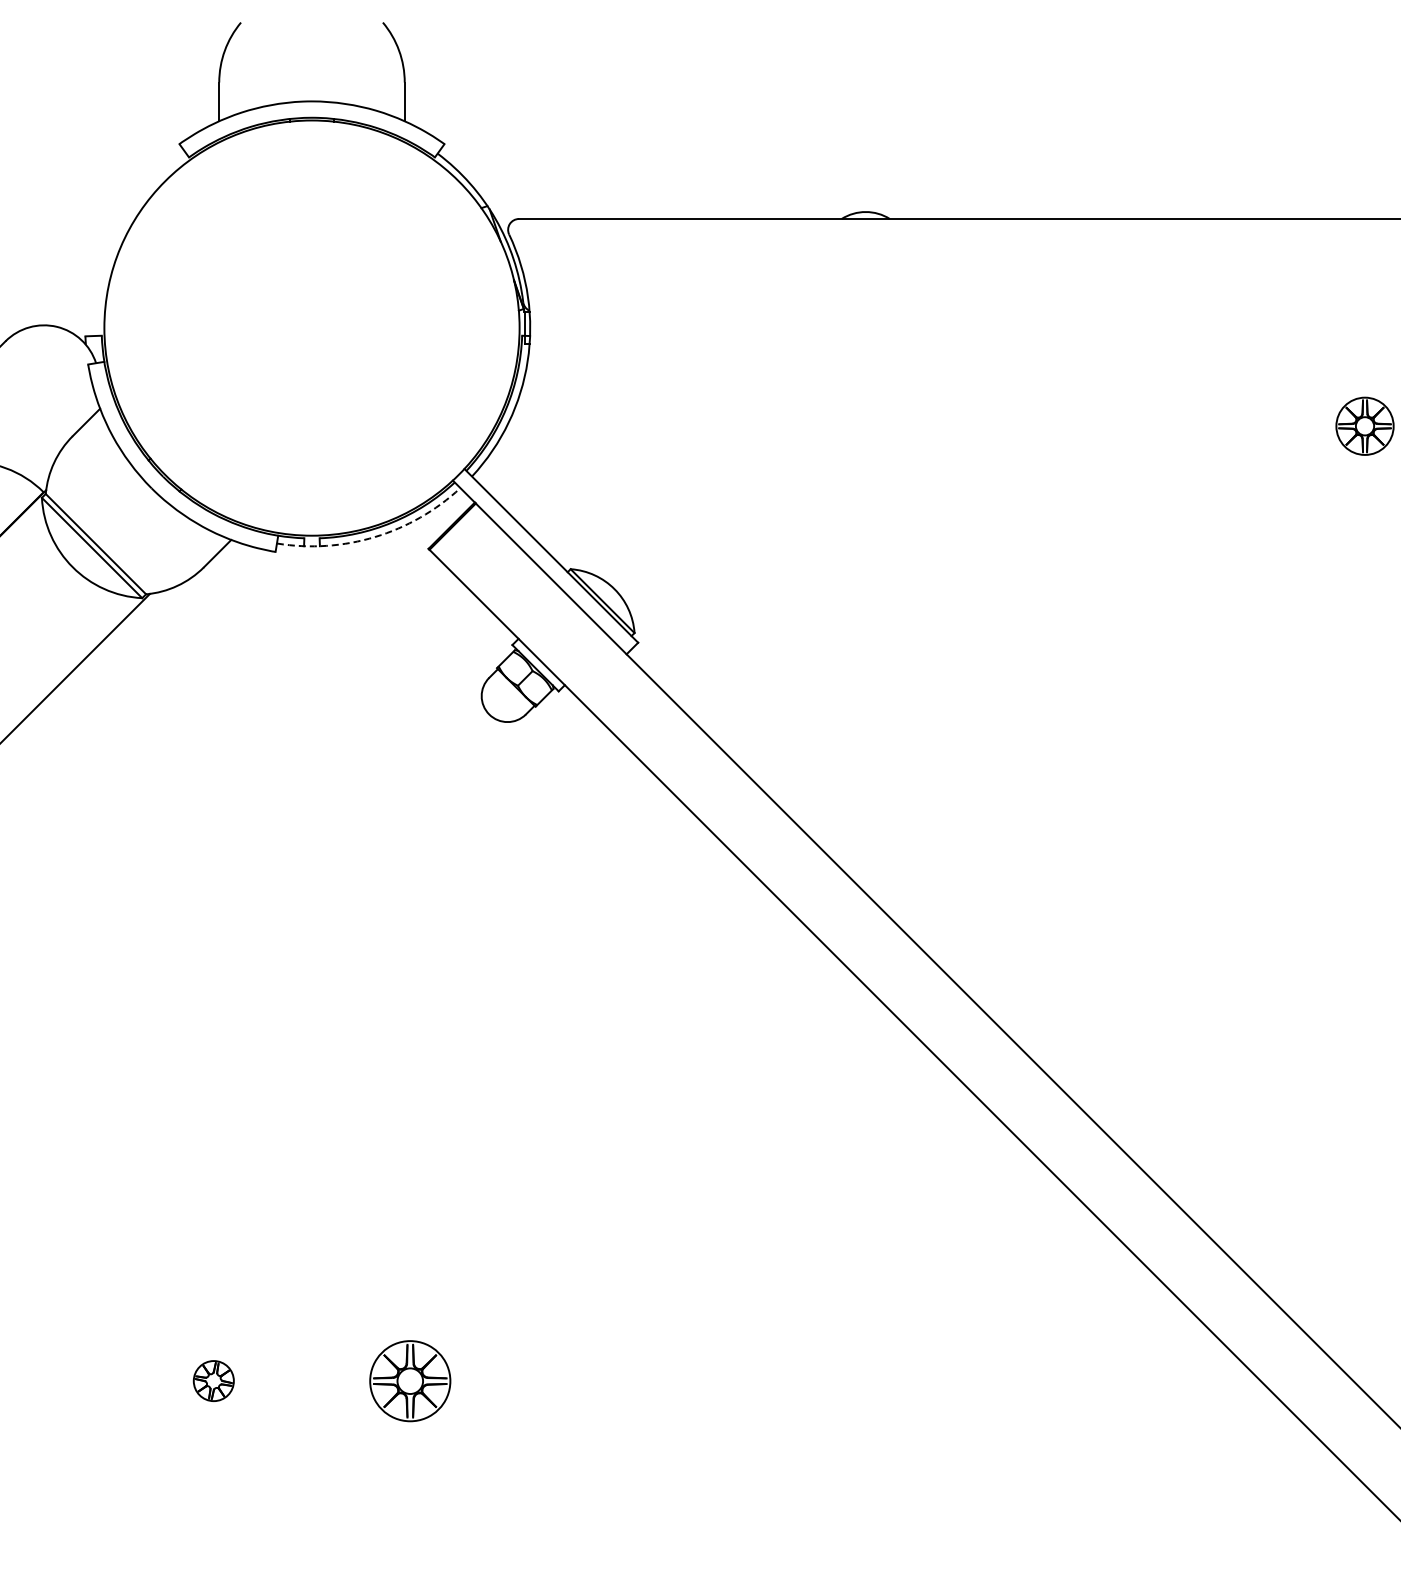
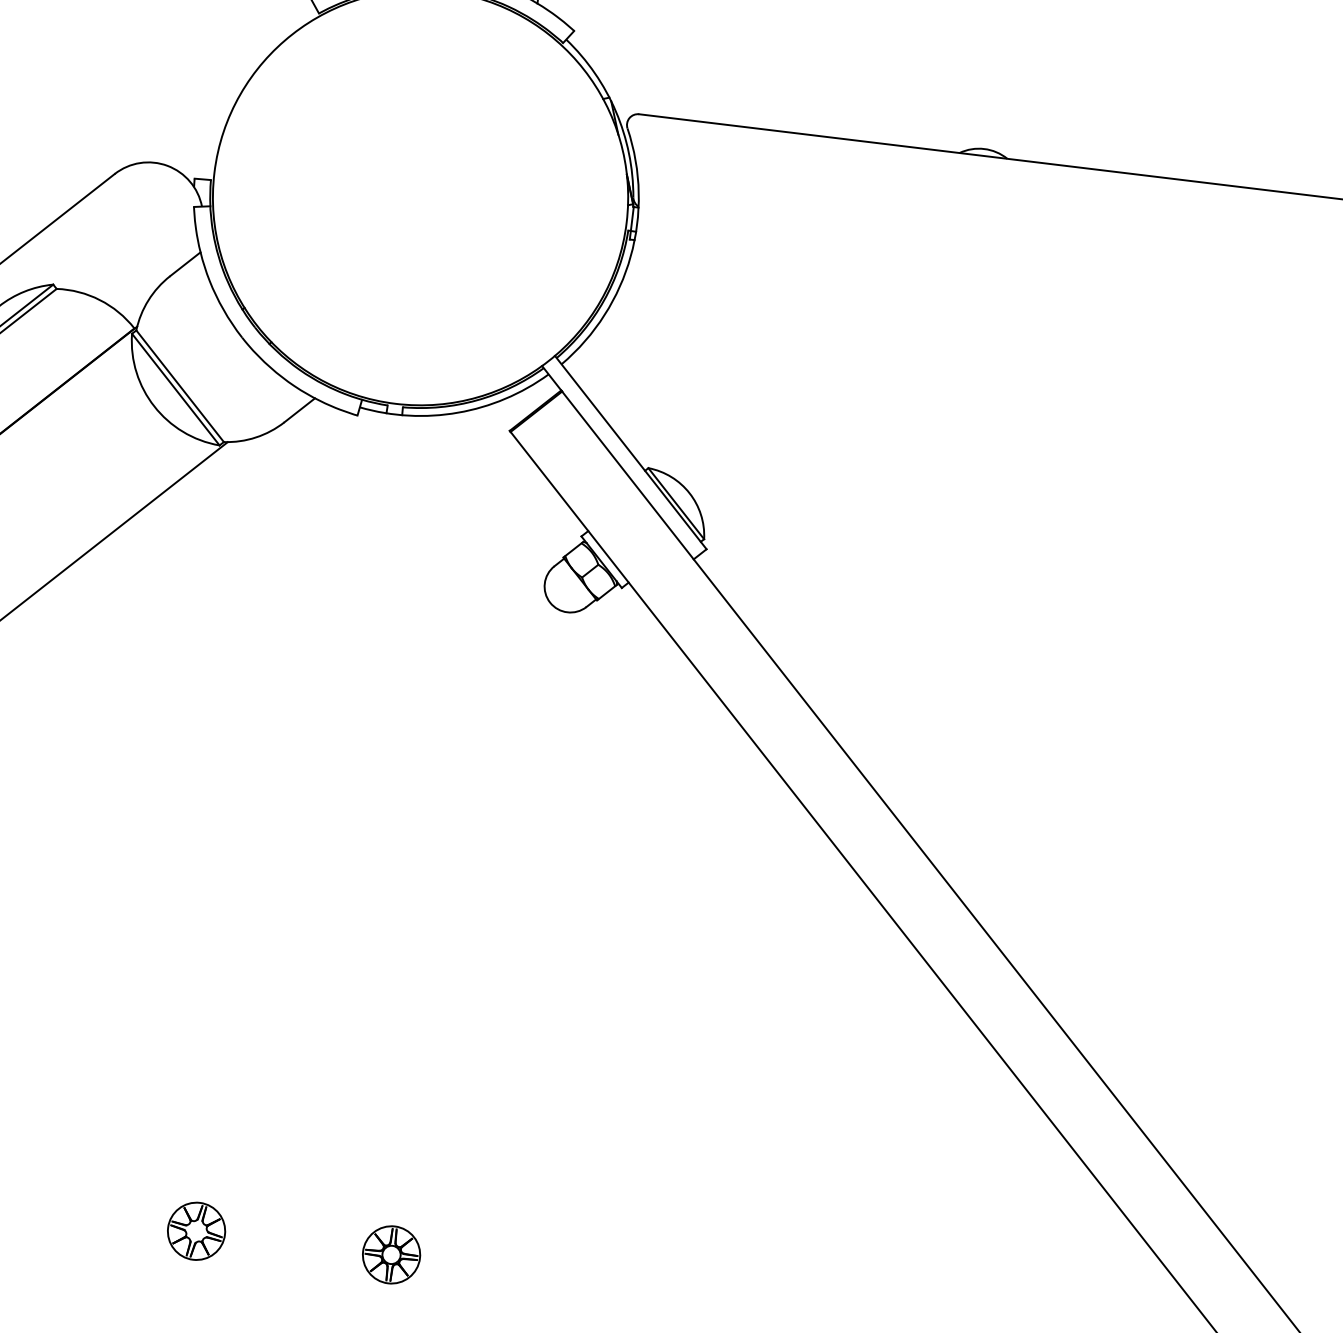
arc: (375, 537) -> (458, 413), dashed -> solid
part: (213, 1380) -> (196, 1230), size x1.43
part: (409, 1380) -> (390, 1254), size x0.71

